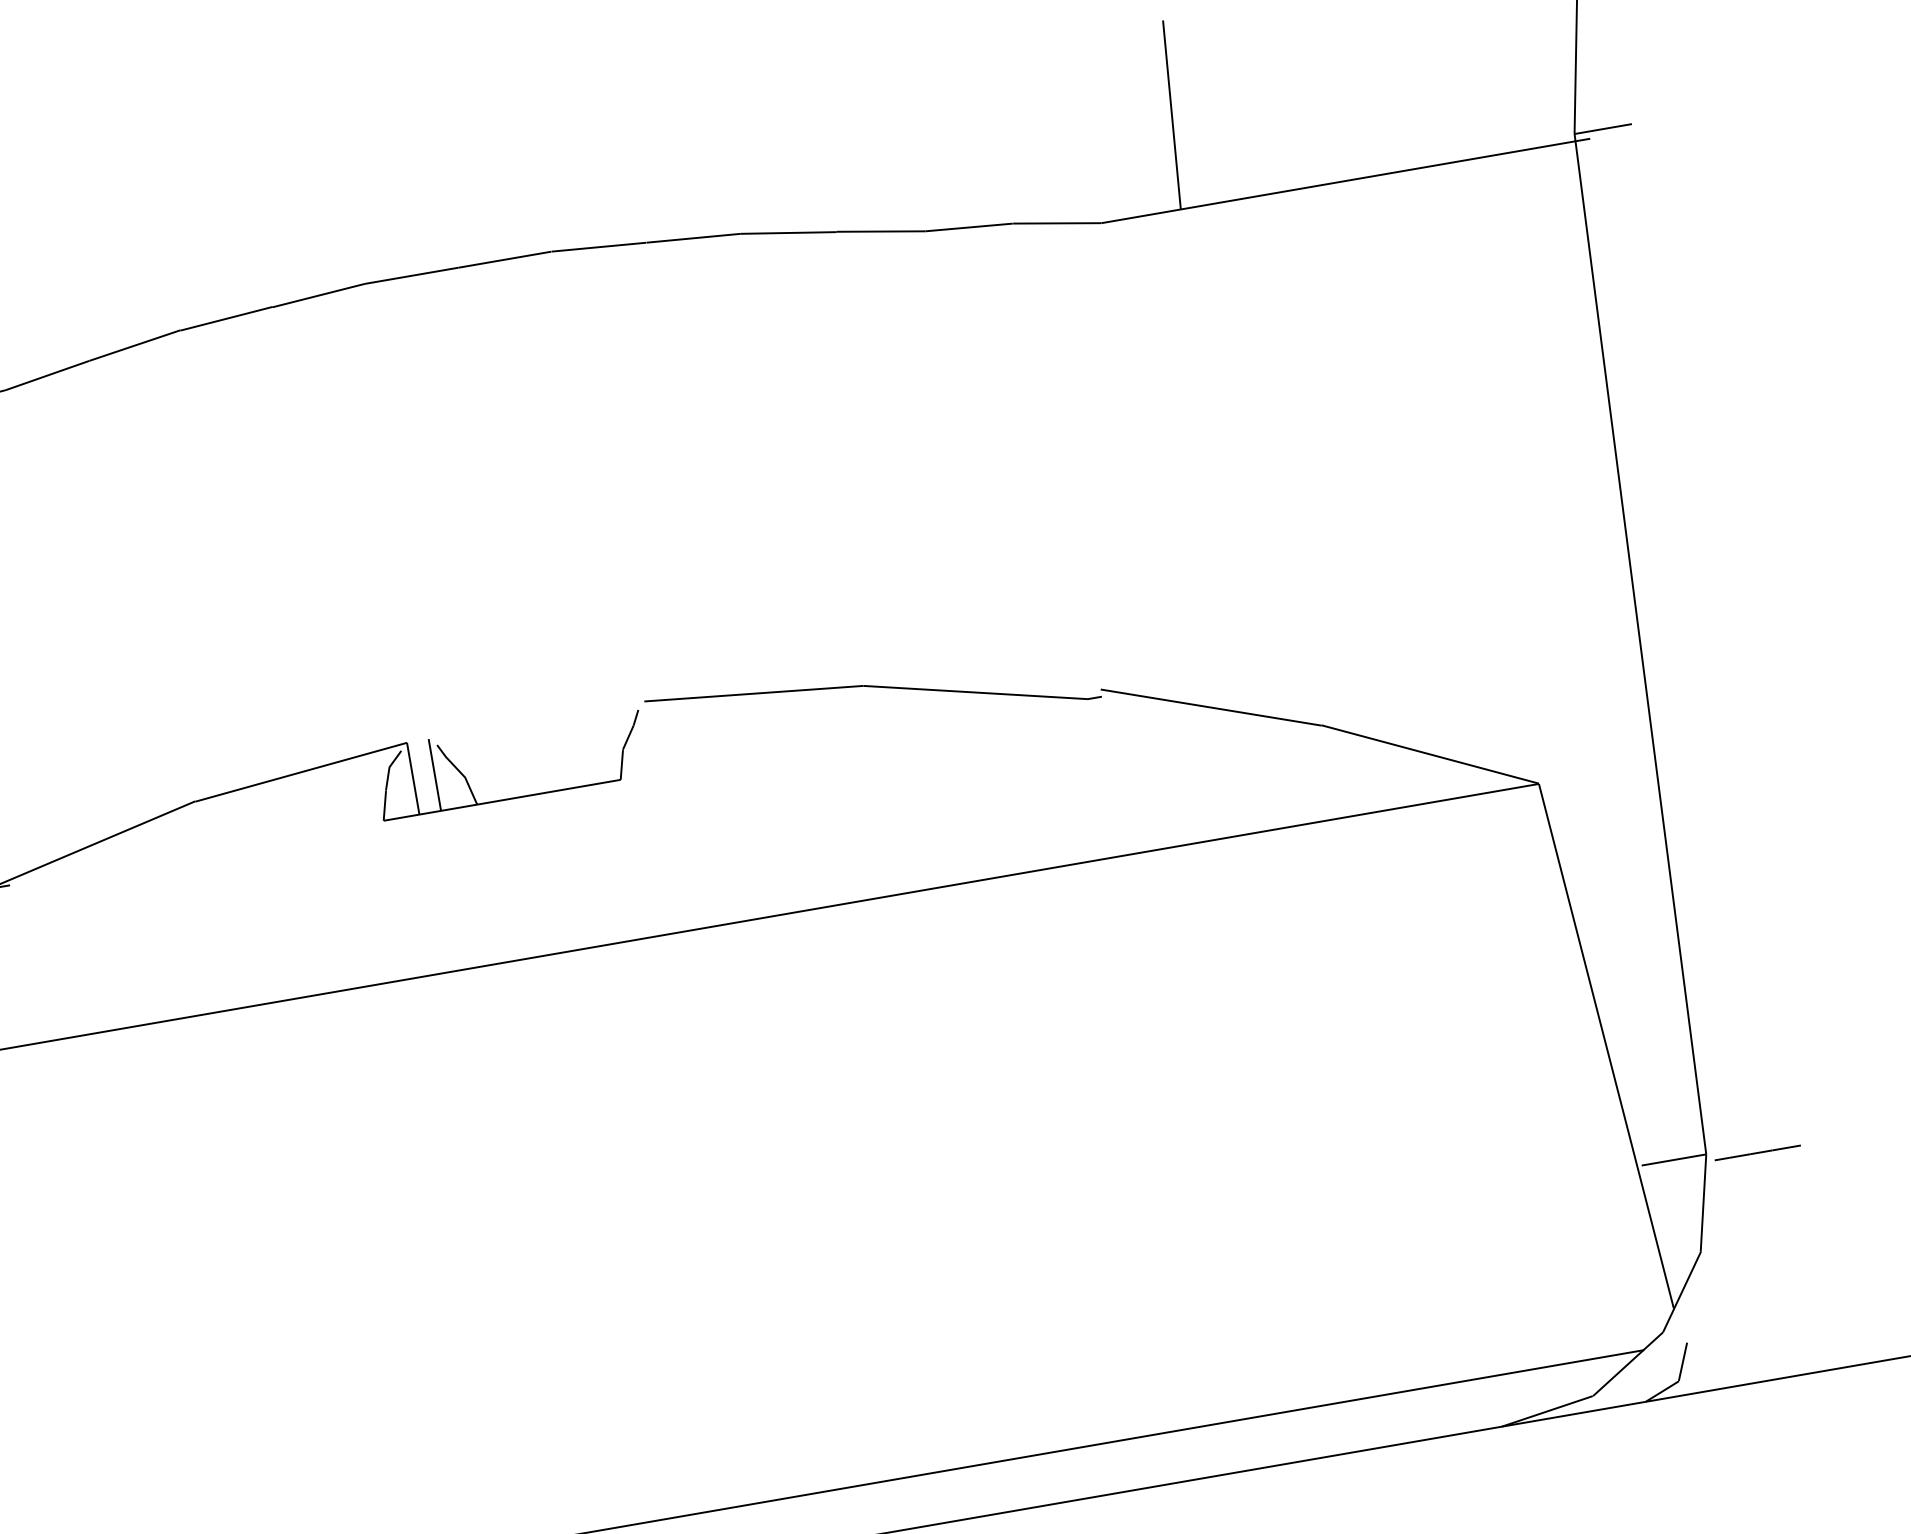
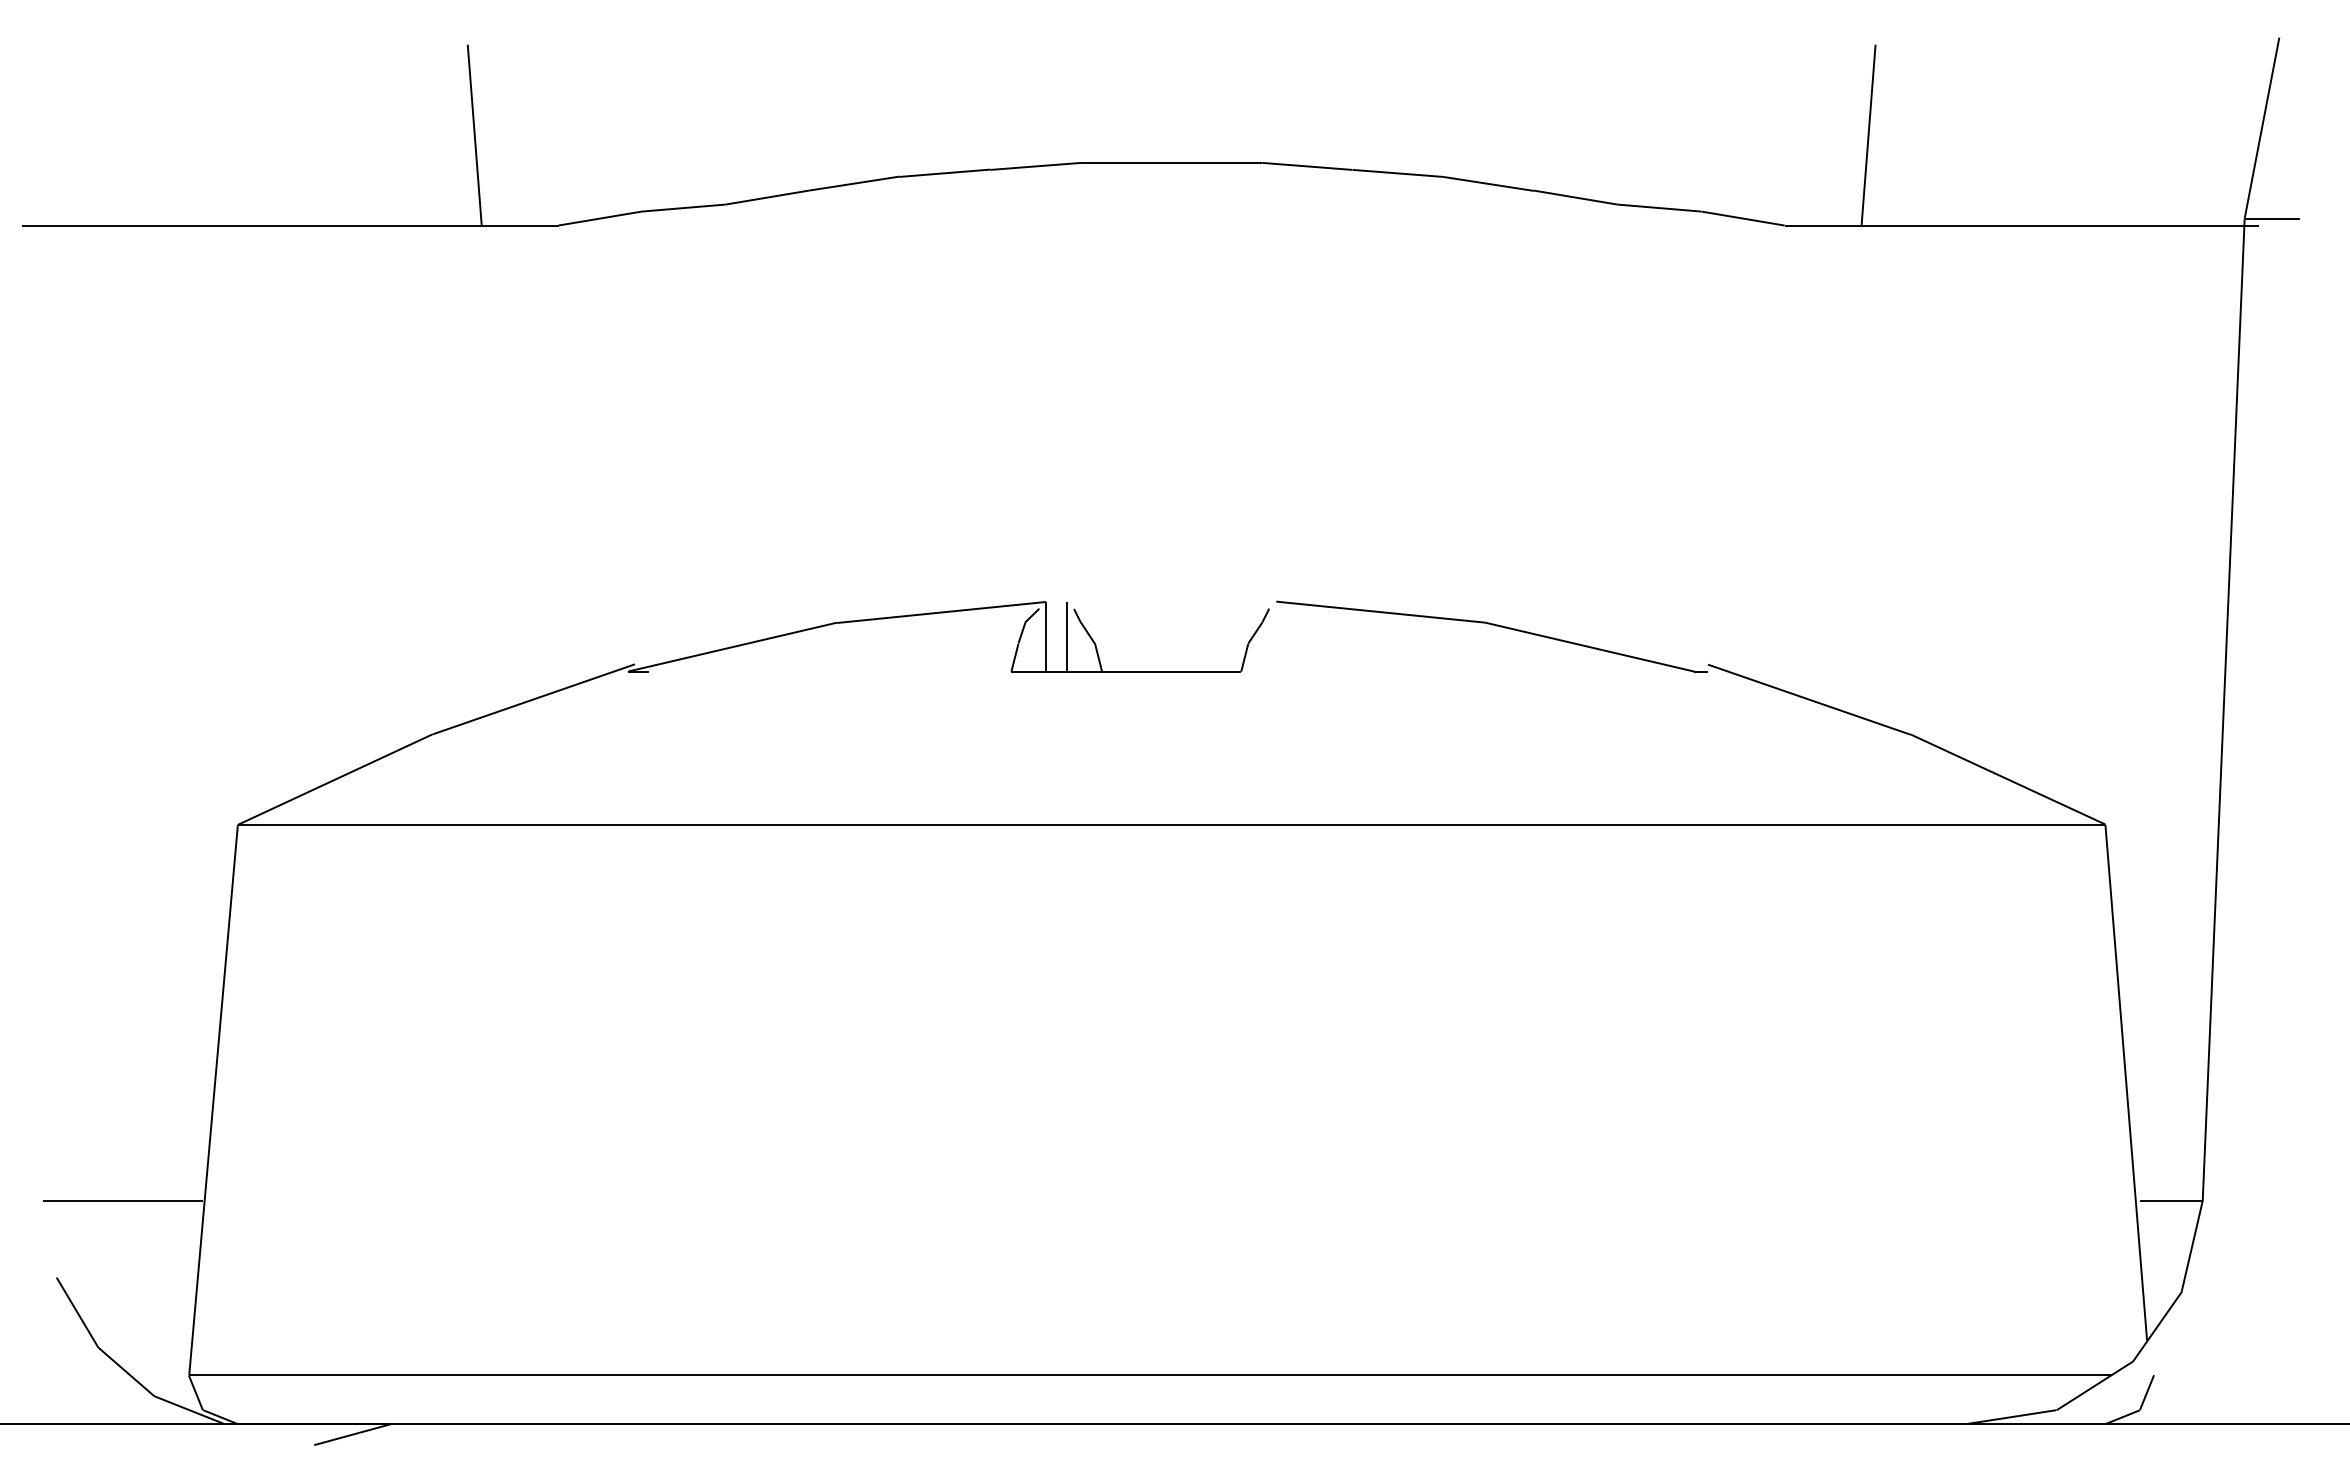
line: (1757, 1152) -> (2251, 1207), removed

